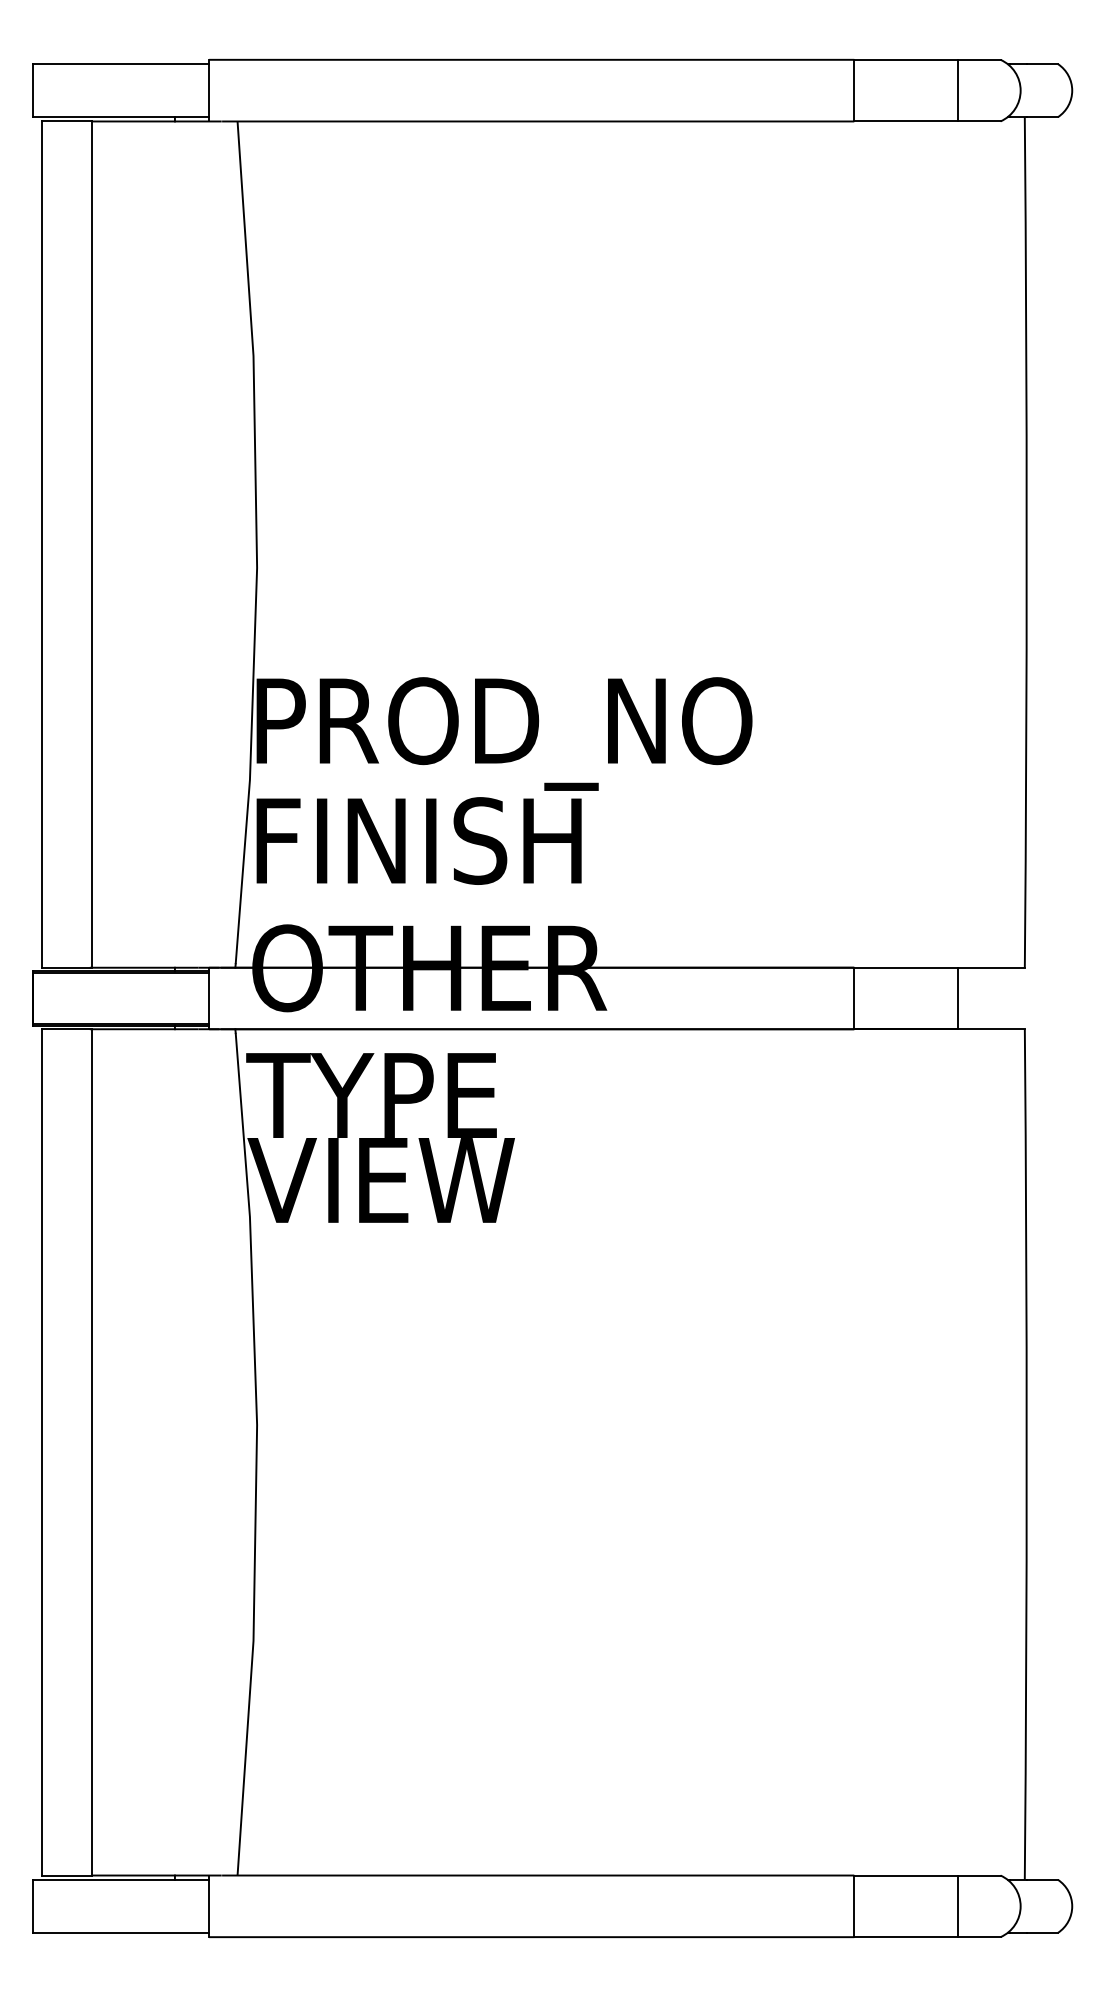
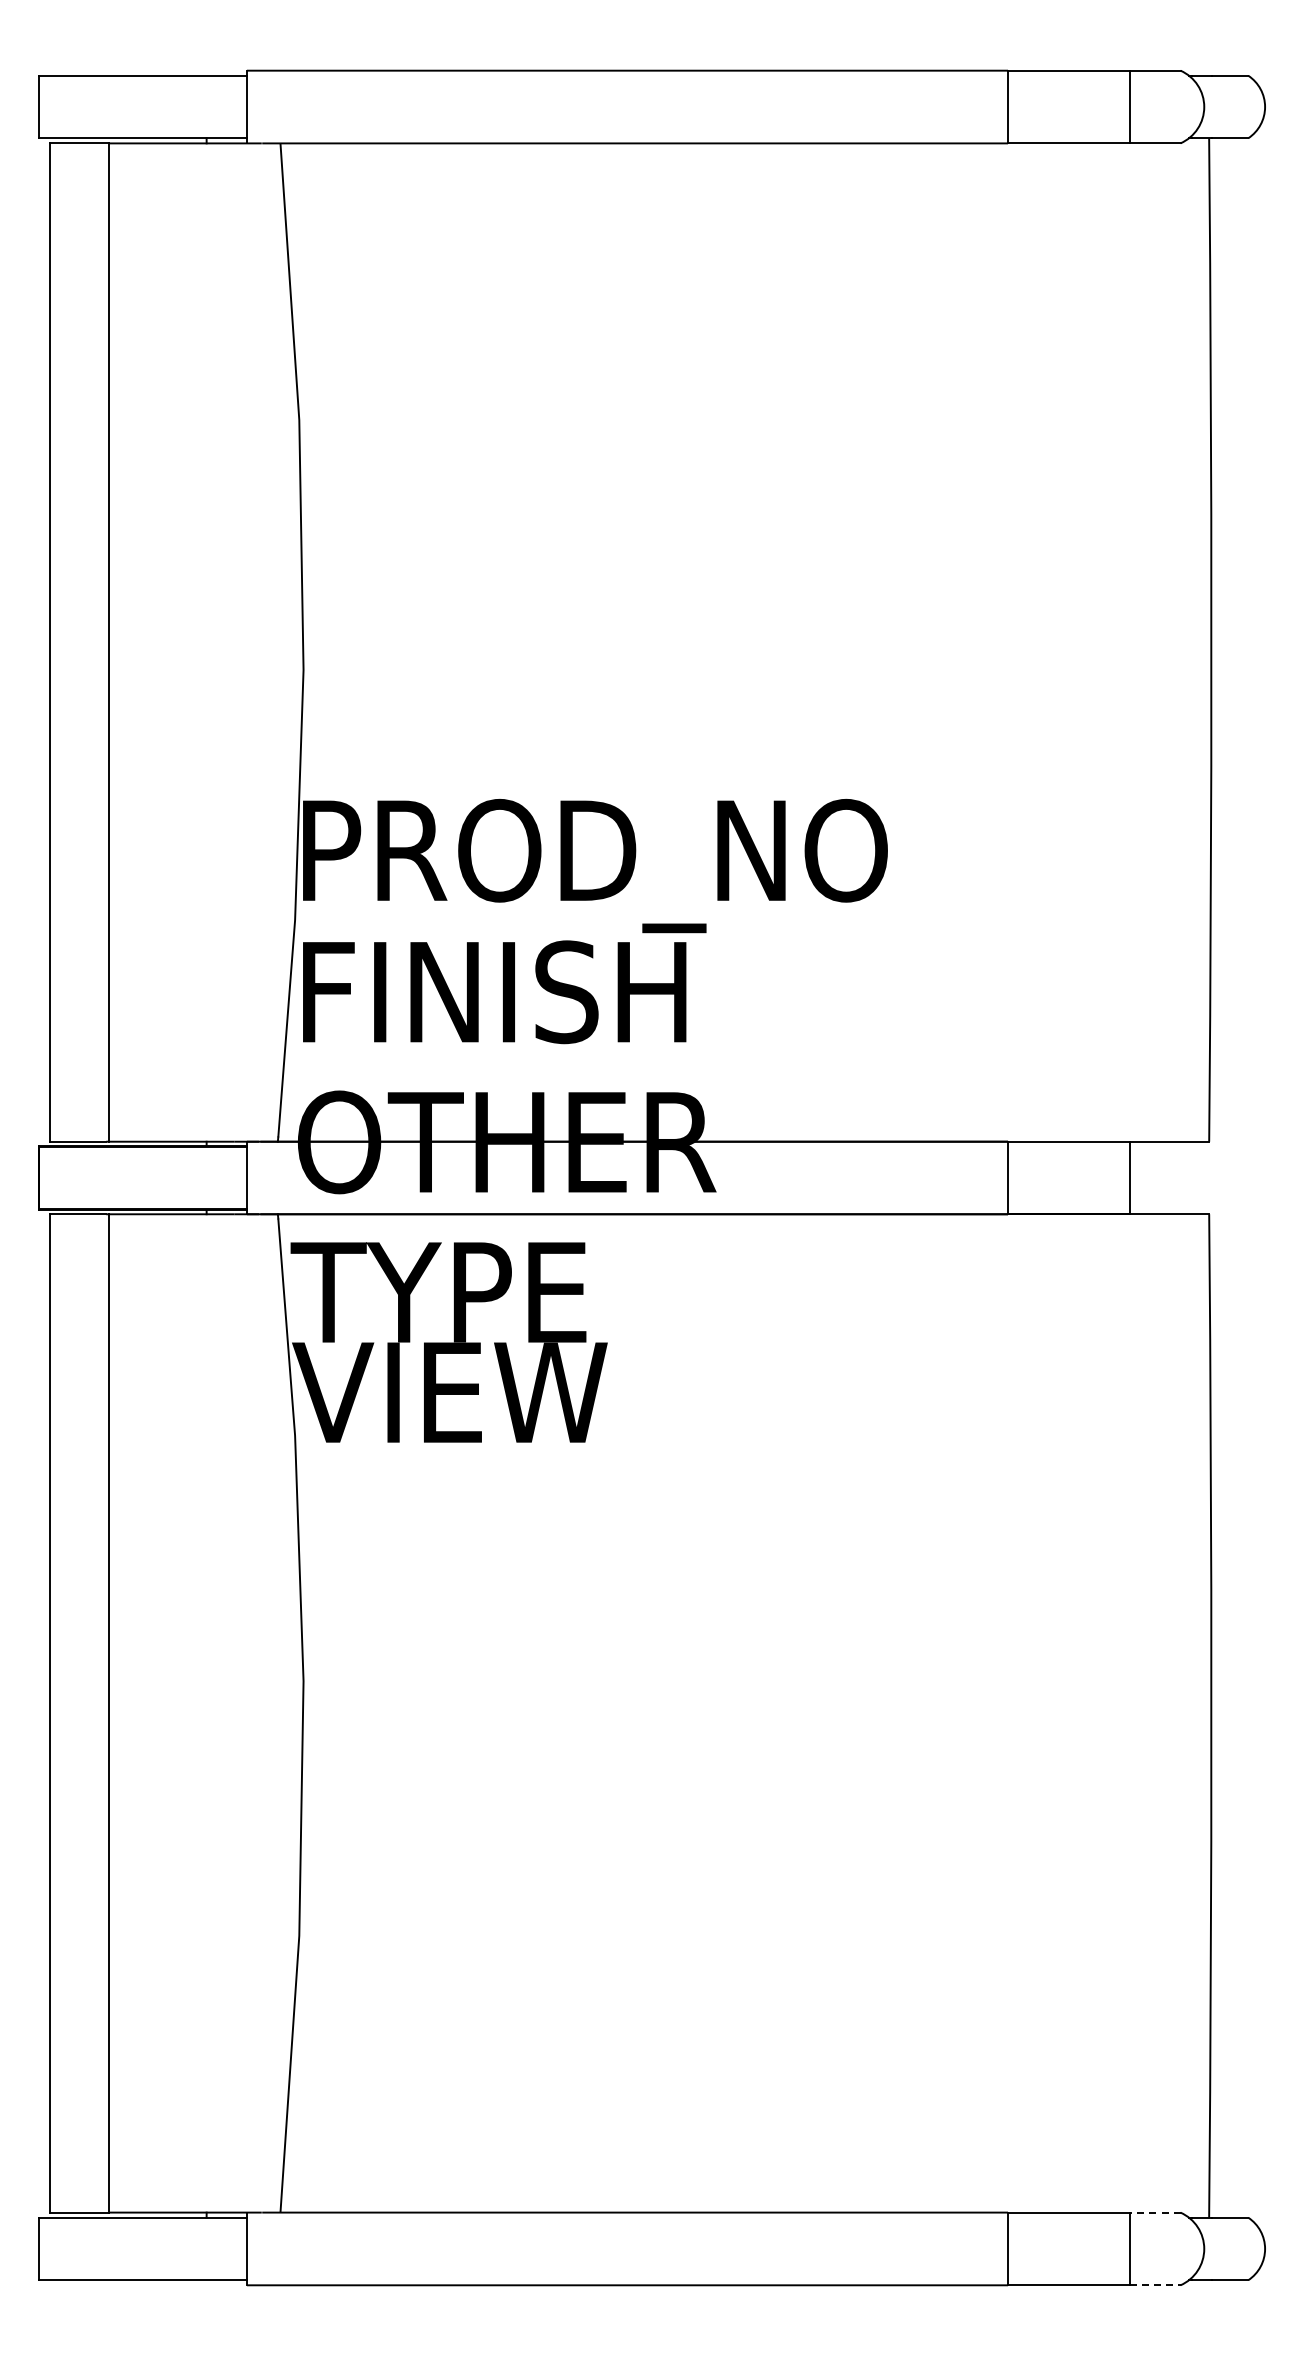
line: (978, 1875) -> (1154, 2212), solid -> dashed
line: (979, 1937) -> (1155, 2285), solid -> dashed

